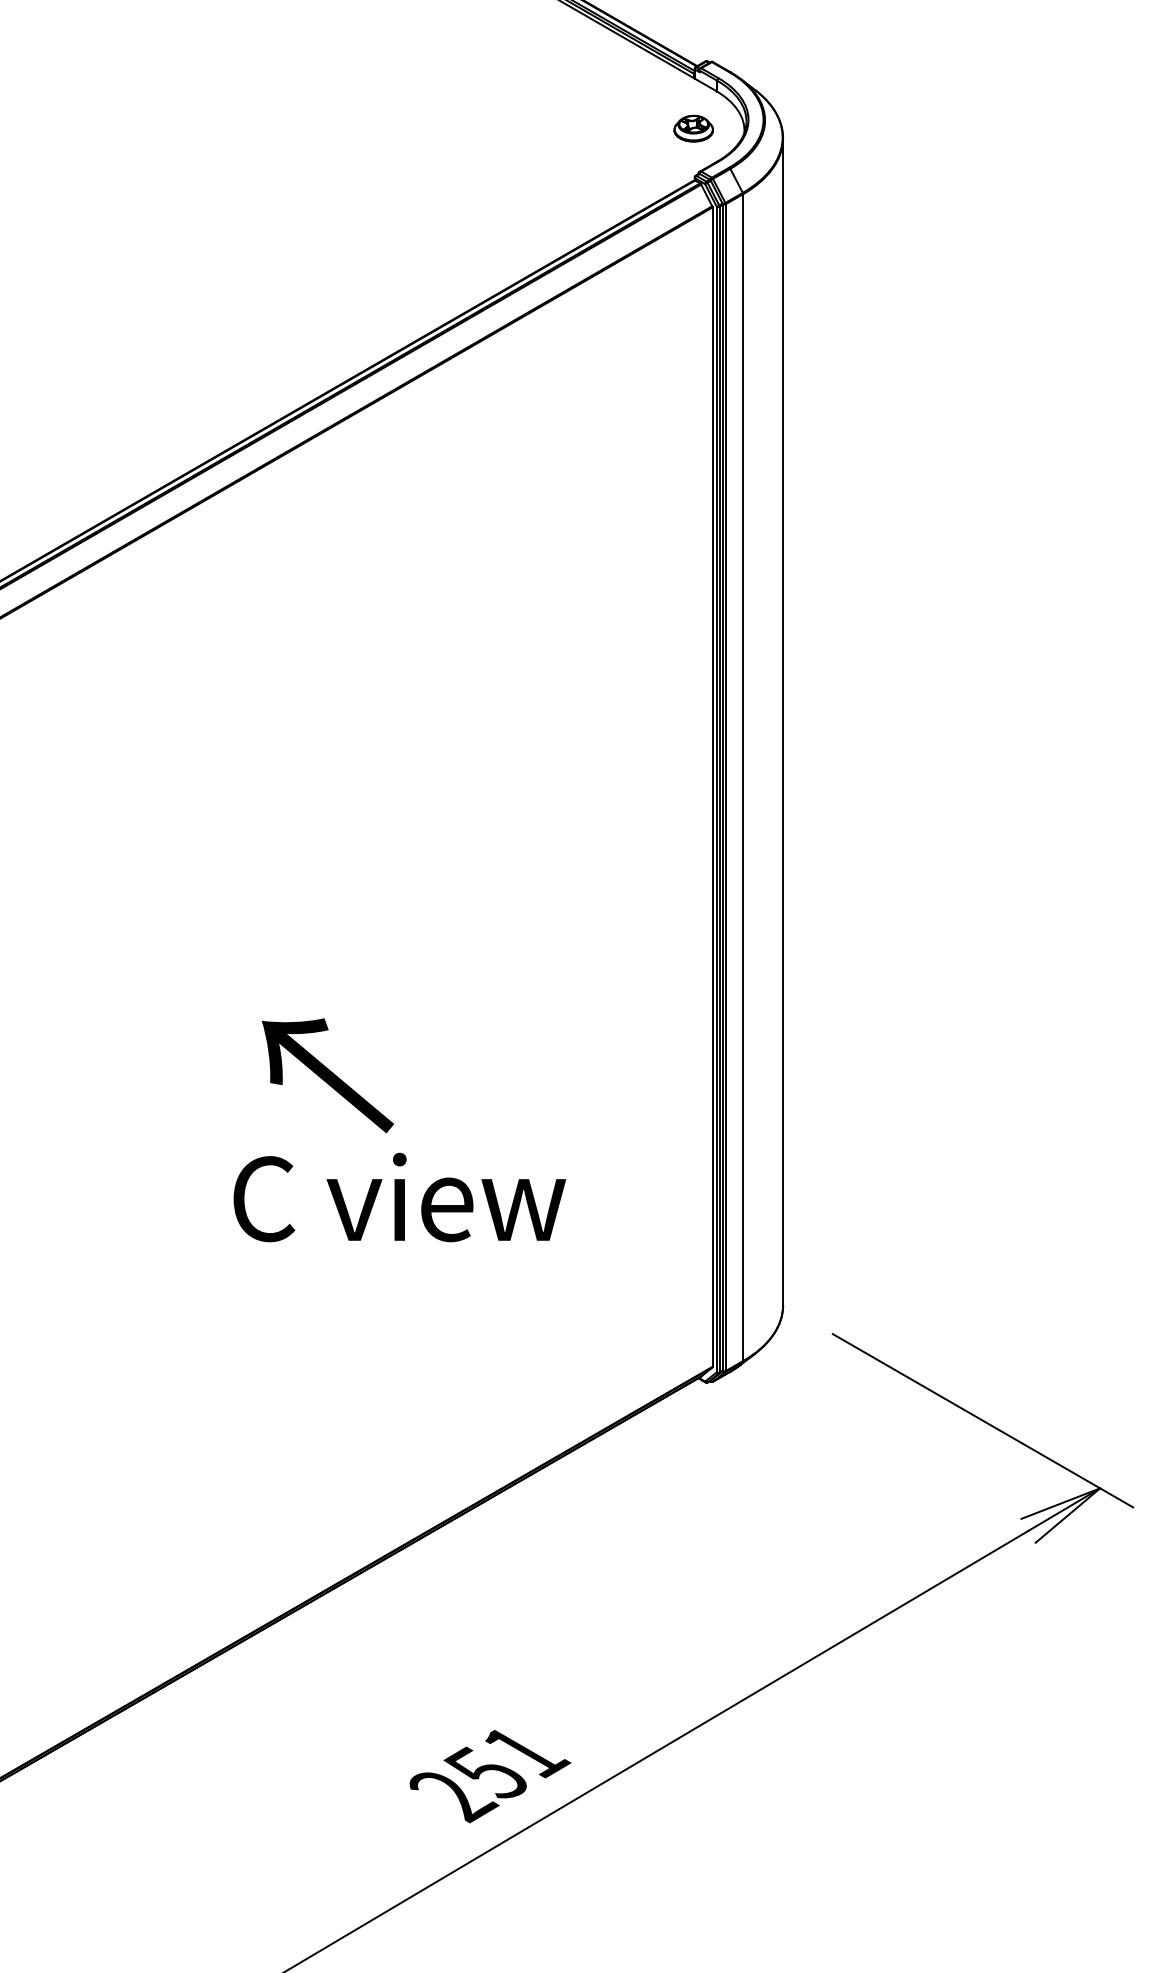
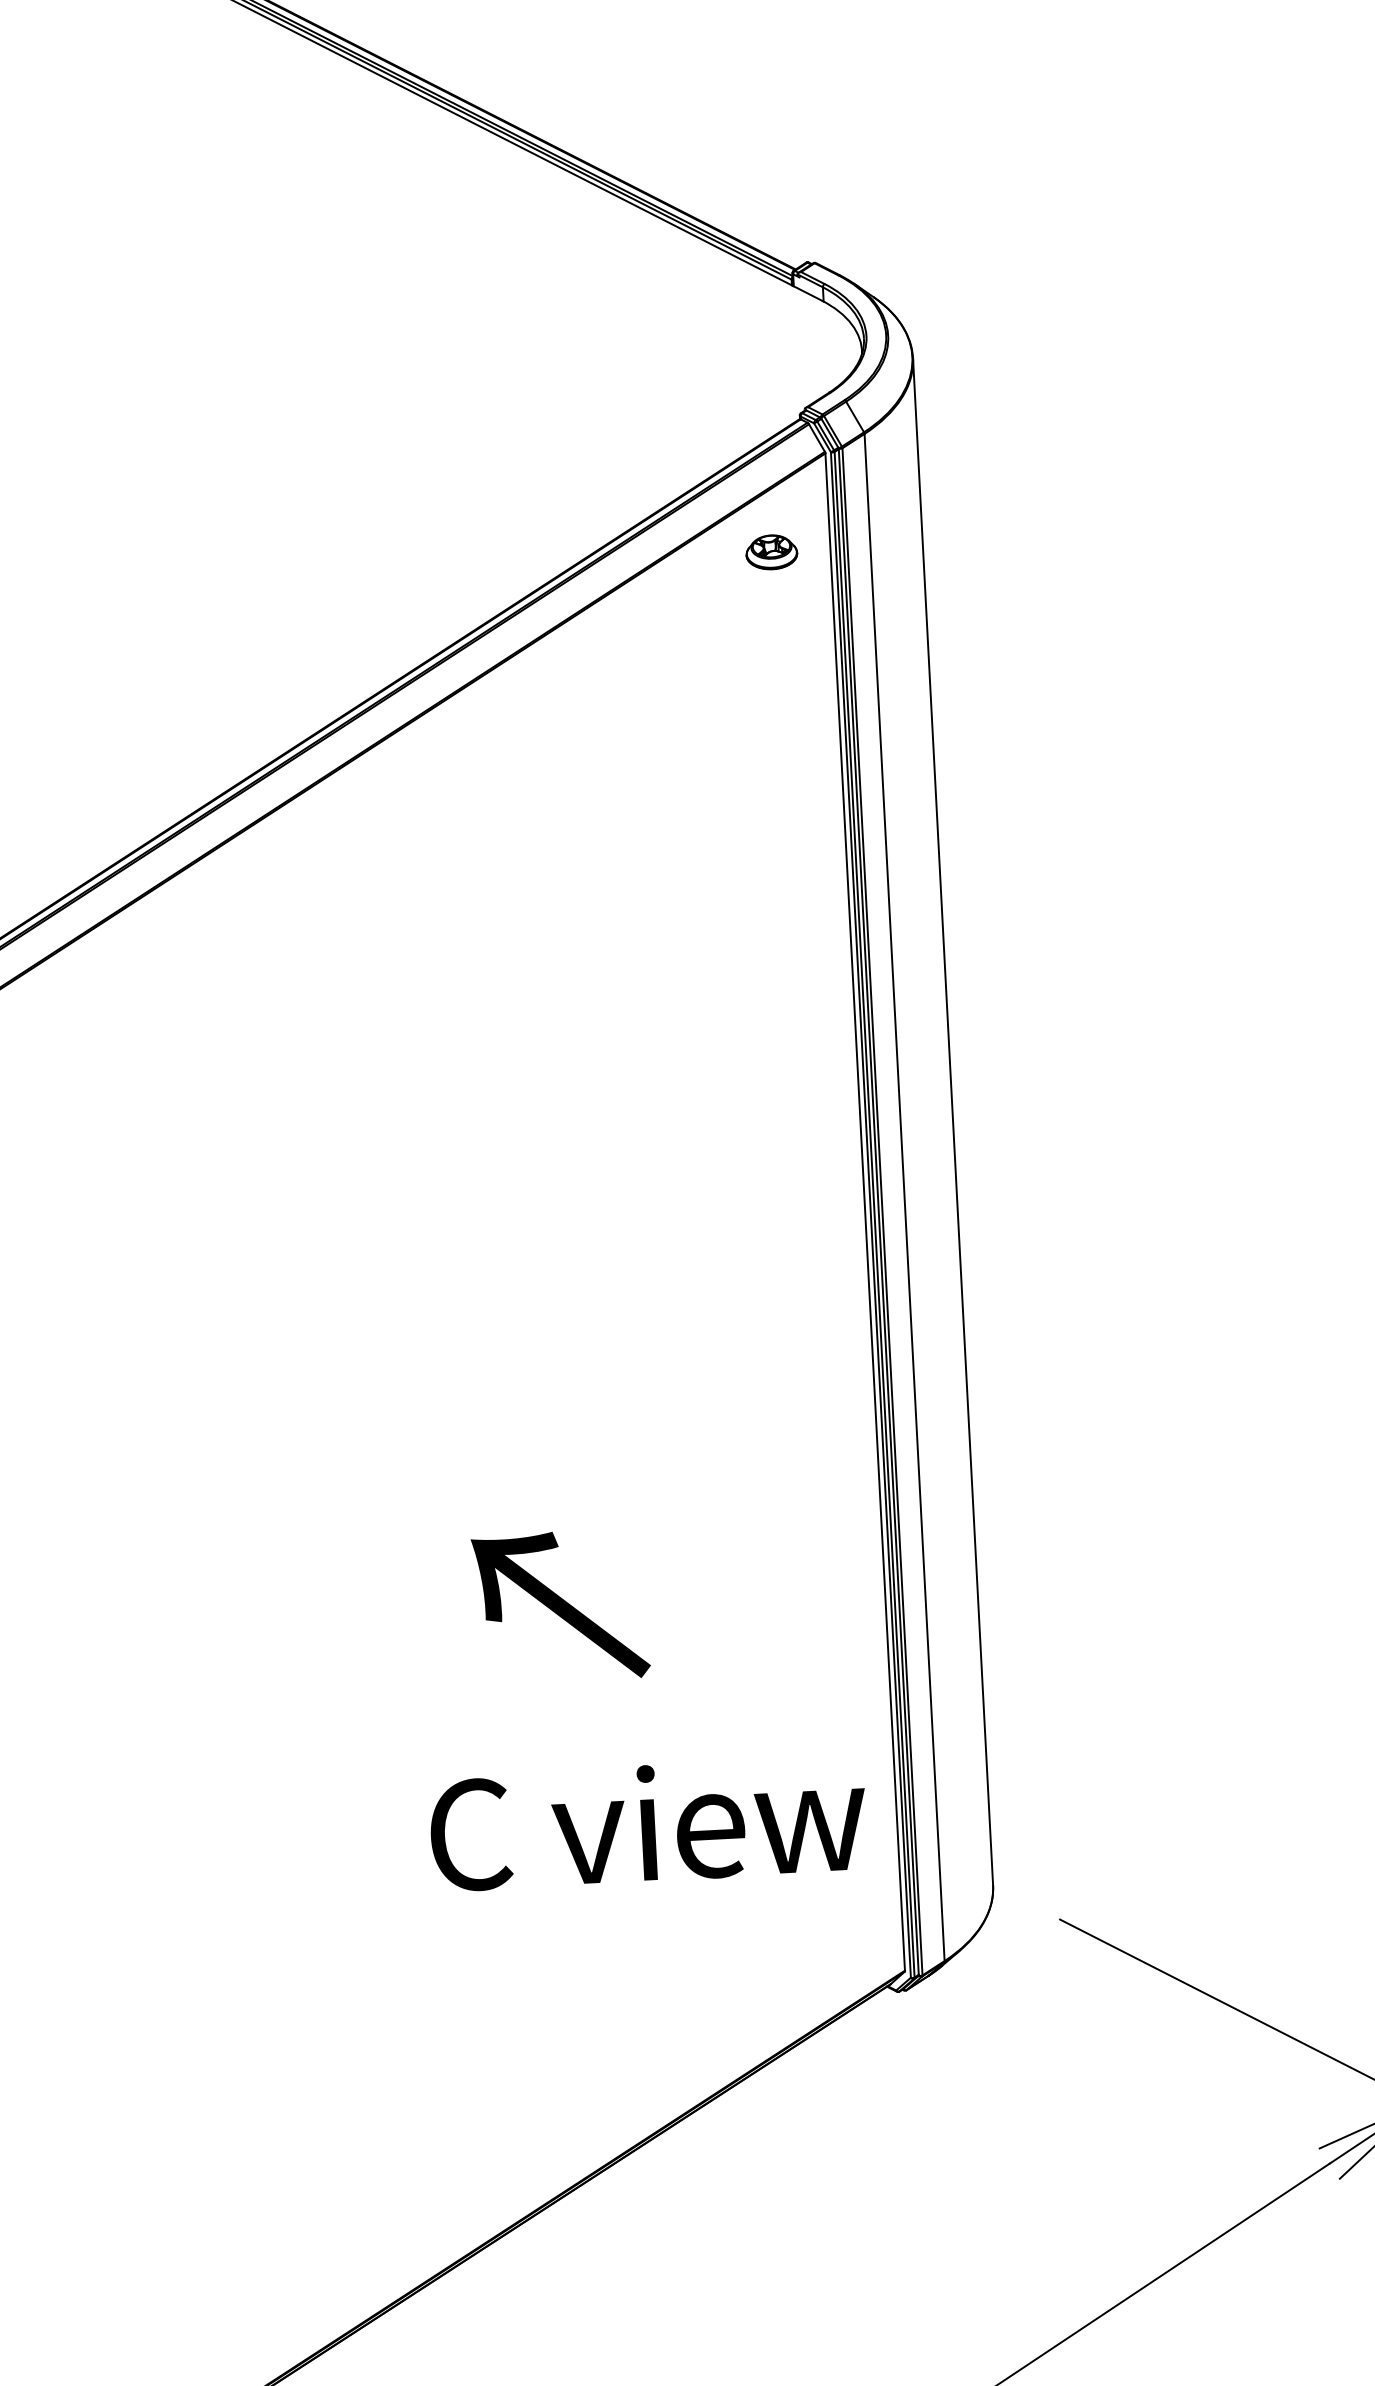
part: (693, 128) -> (771, 552), moved
text: (327, 1075) -> (560, 1606), moved
text: (399, 1197) -> (647, 1823), moved

